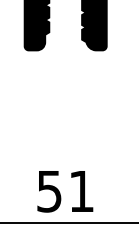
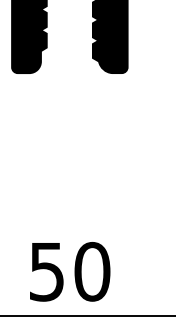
text: (81, 191) -> (92, 271), 51 -> 50

